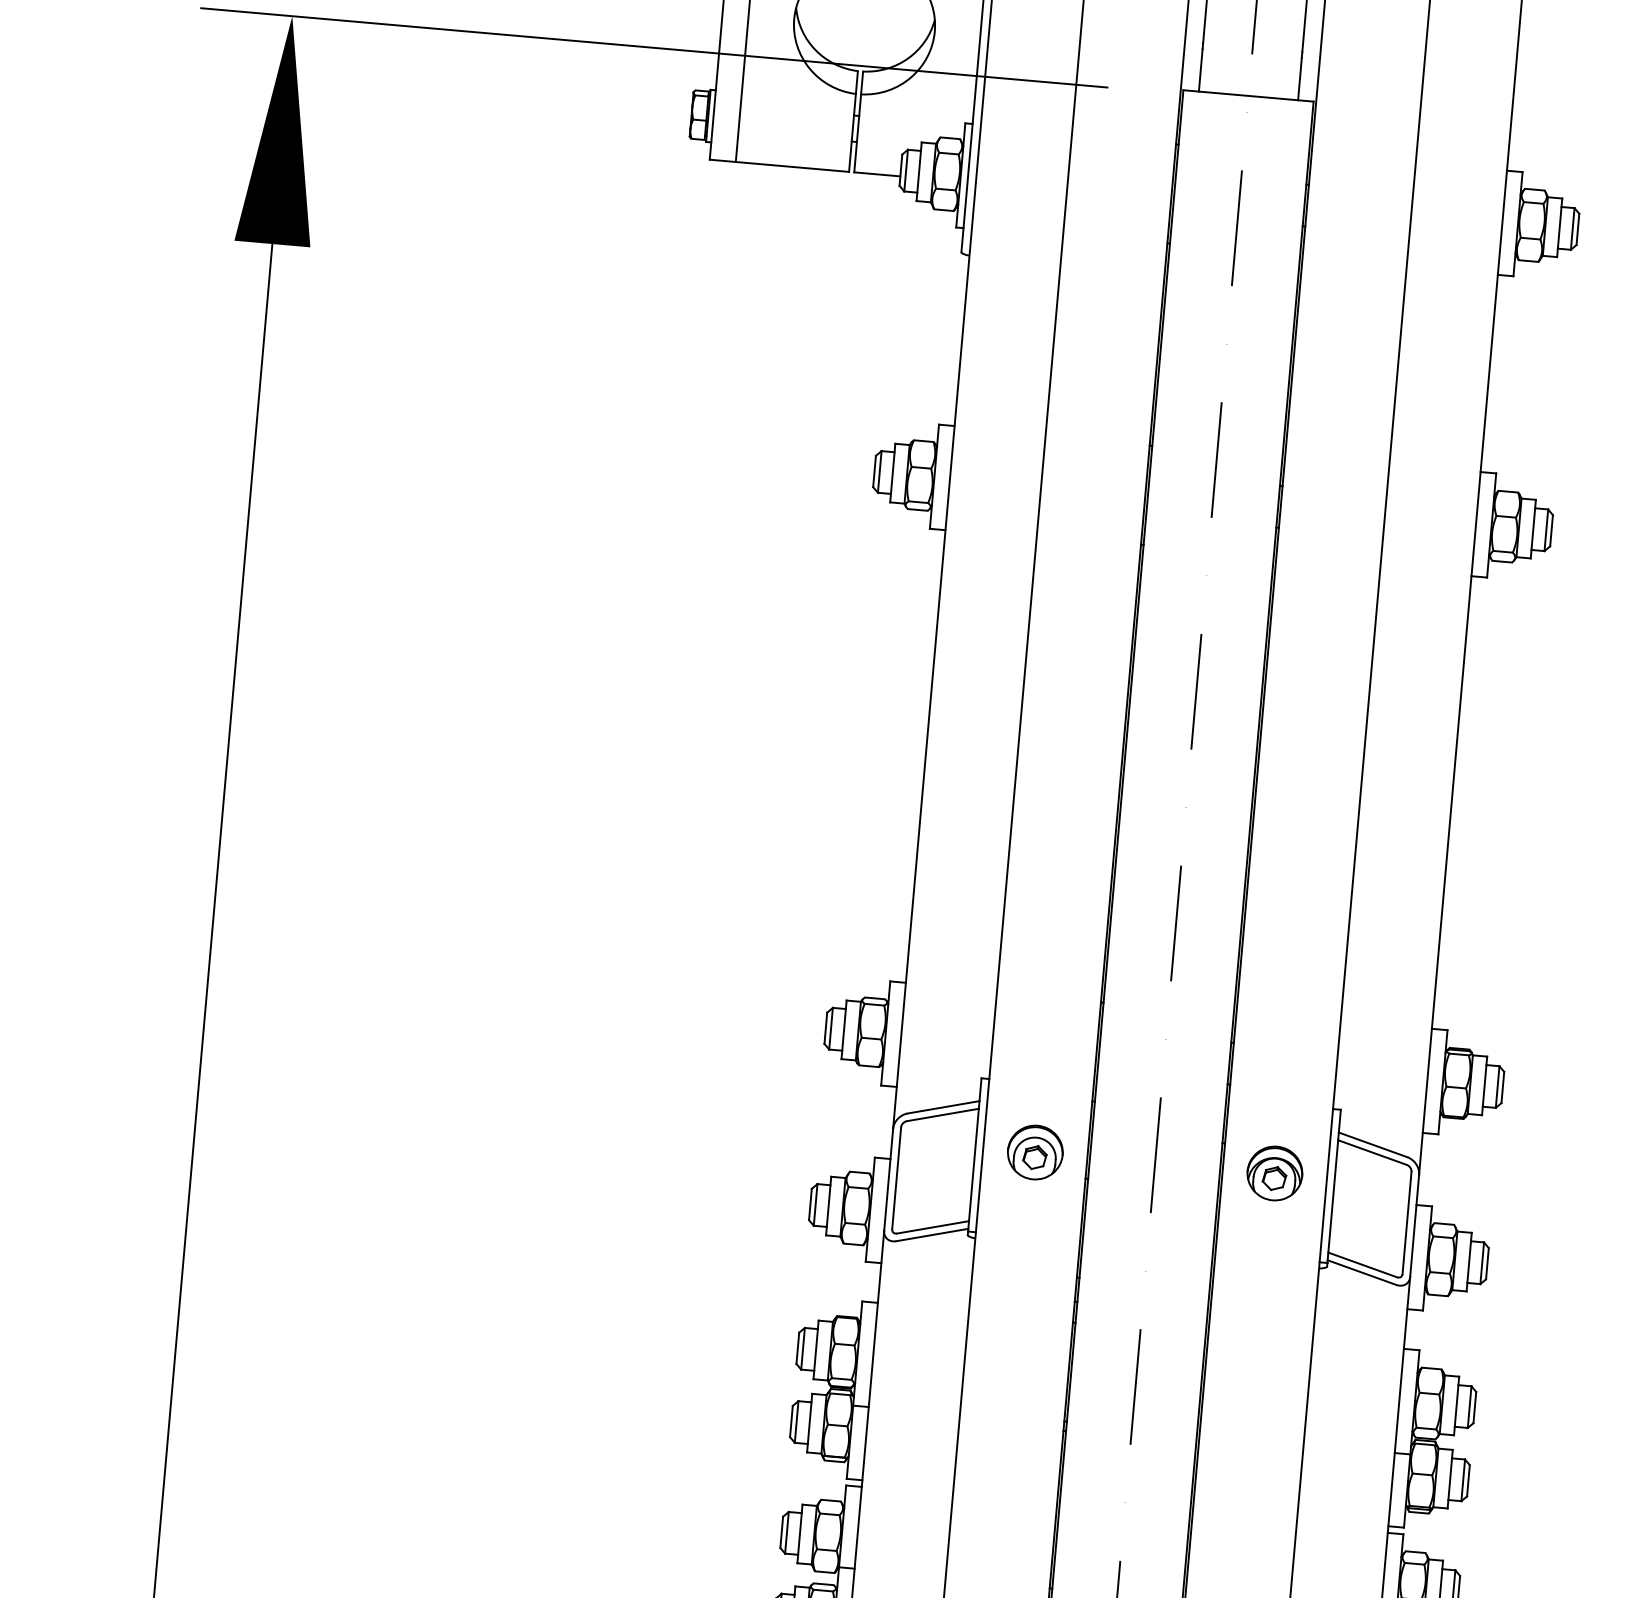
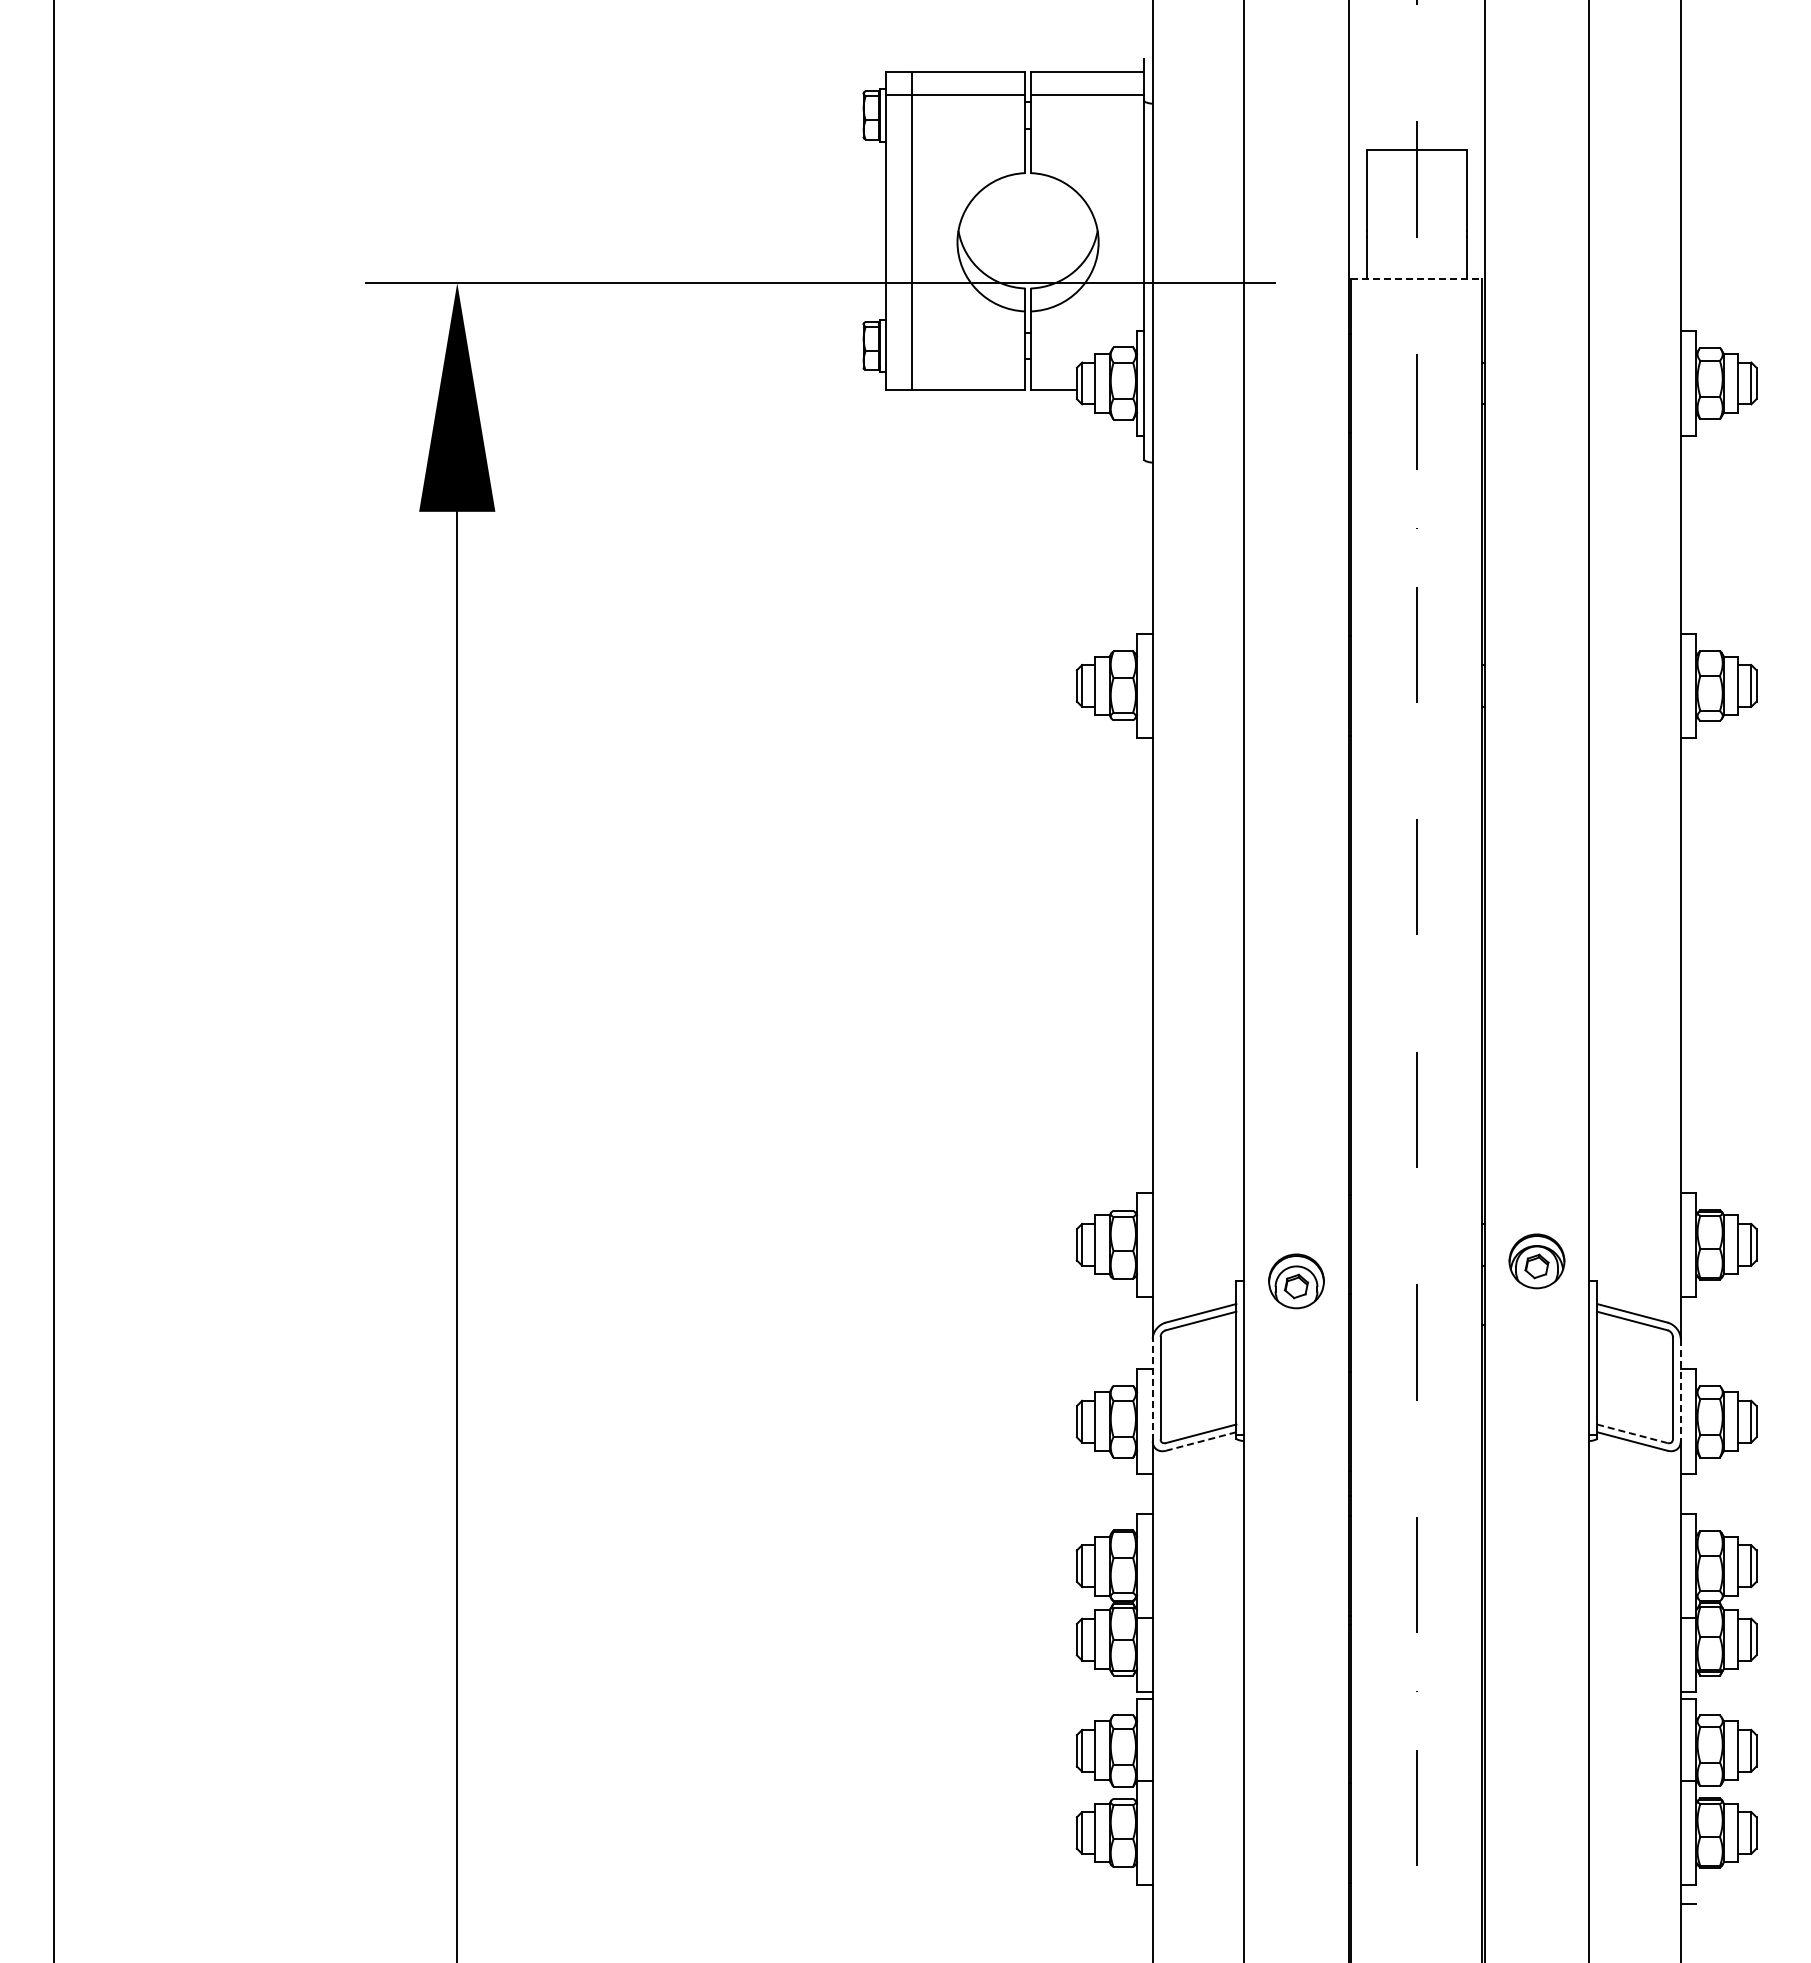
line: (1249, 96) -> (1417, 279), solid -> dashed
part: (1035, 1152) -> (1296, 1281), moved
part: (1274, 1173) -> (1536, 1261), moved
line: (888, 1178) -> (1152, 1389), solid -> dashed
line: (1414, 1225) -> (1680, 1390), solid -> dashed
line: (931, 1234) -> (1200, 1441), solid -> dashed
line: (1362, 1264) -> (1632, 1433), solid -> dashed

